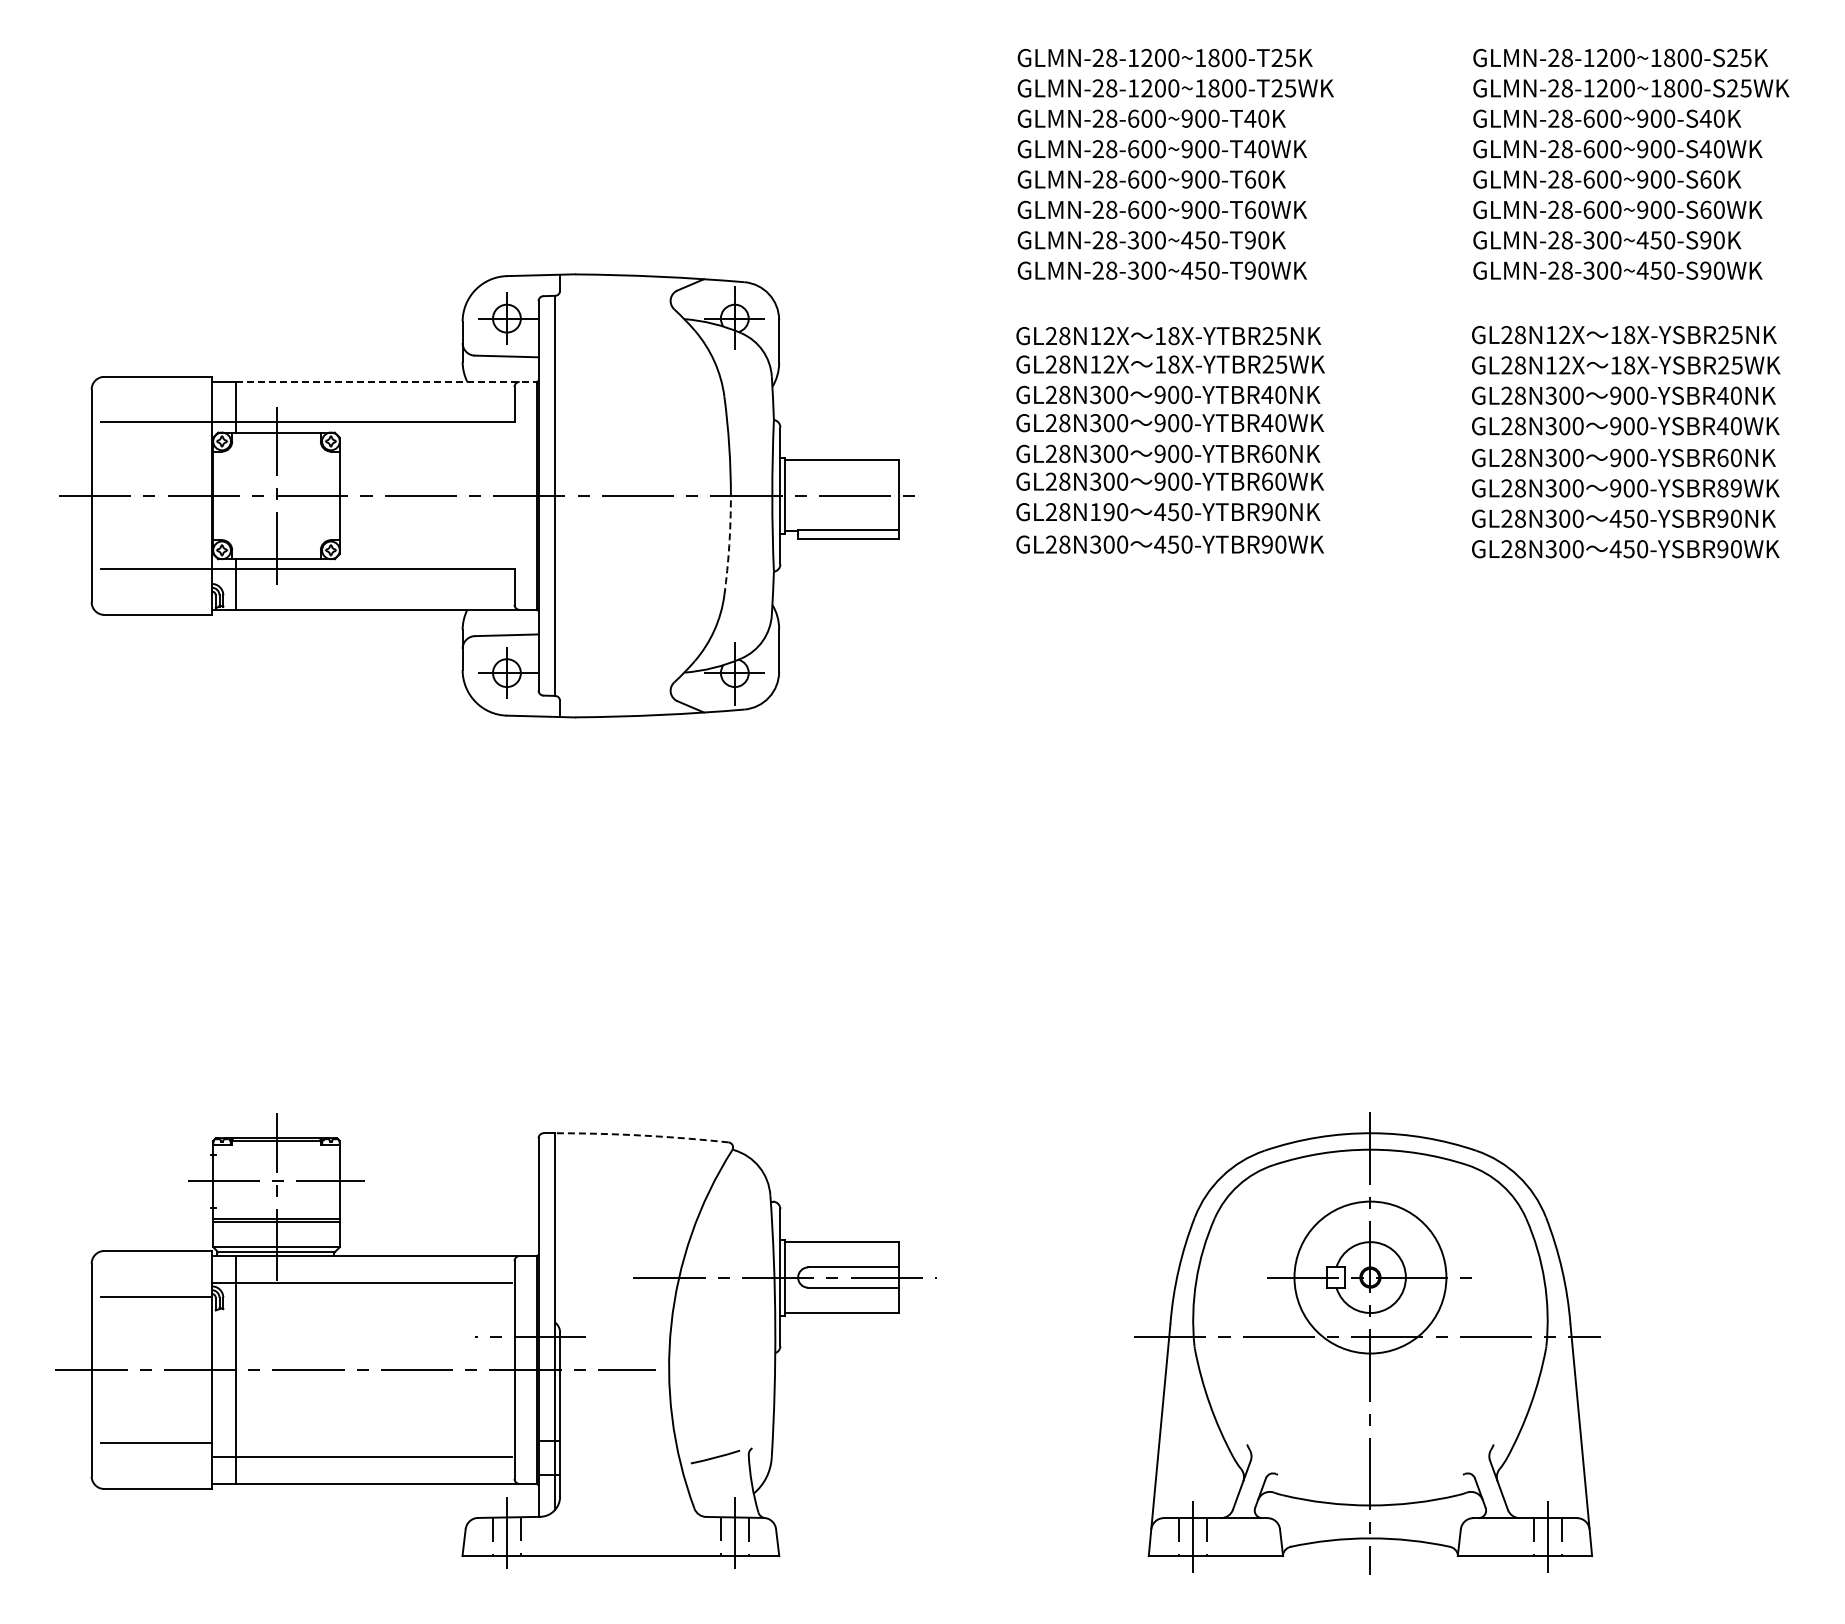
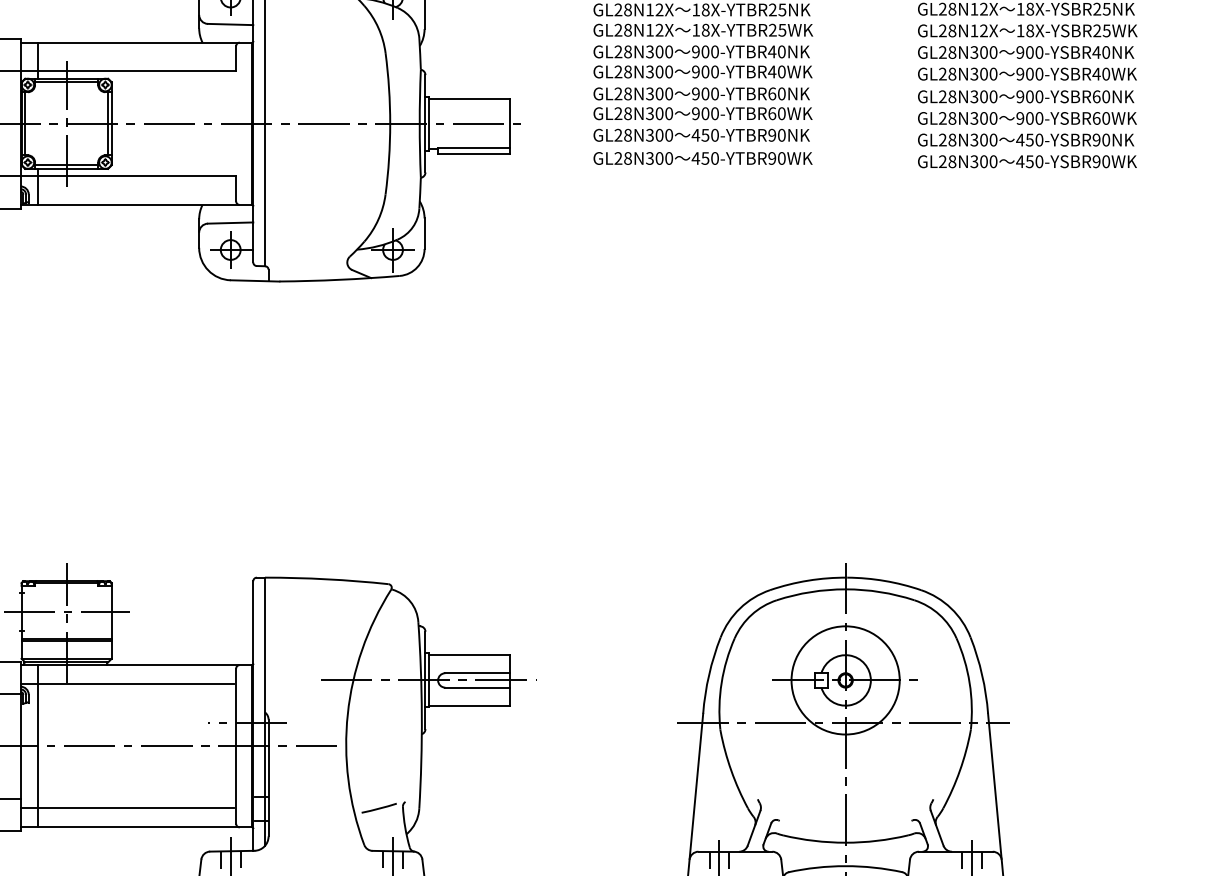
line: (386, 381) -> (144, 42), dashed -> solid
line: (276, 437) -> (66, 82), added
text: (1729, 488) -> (1101, 118), 900-YSBR89WK -> 900-YSBR60WK
line: (218, 495) -> (25, 123), added
line: (334, 495) -> (107, 123), added
text: (1102, 512) -> (654, 135), GL28N190 -> GL28N300
arc: (729, 545) -> (389, 159), dashed -> solid
line: (276, 554) -> (66, 165), added
arc: (641, 1135) -> (326, 579), dashed -> solid

